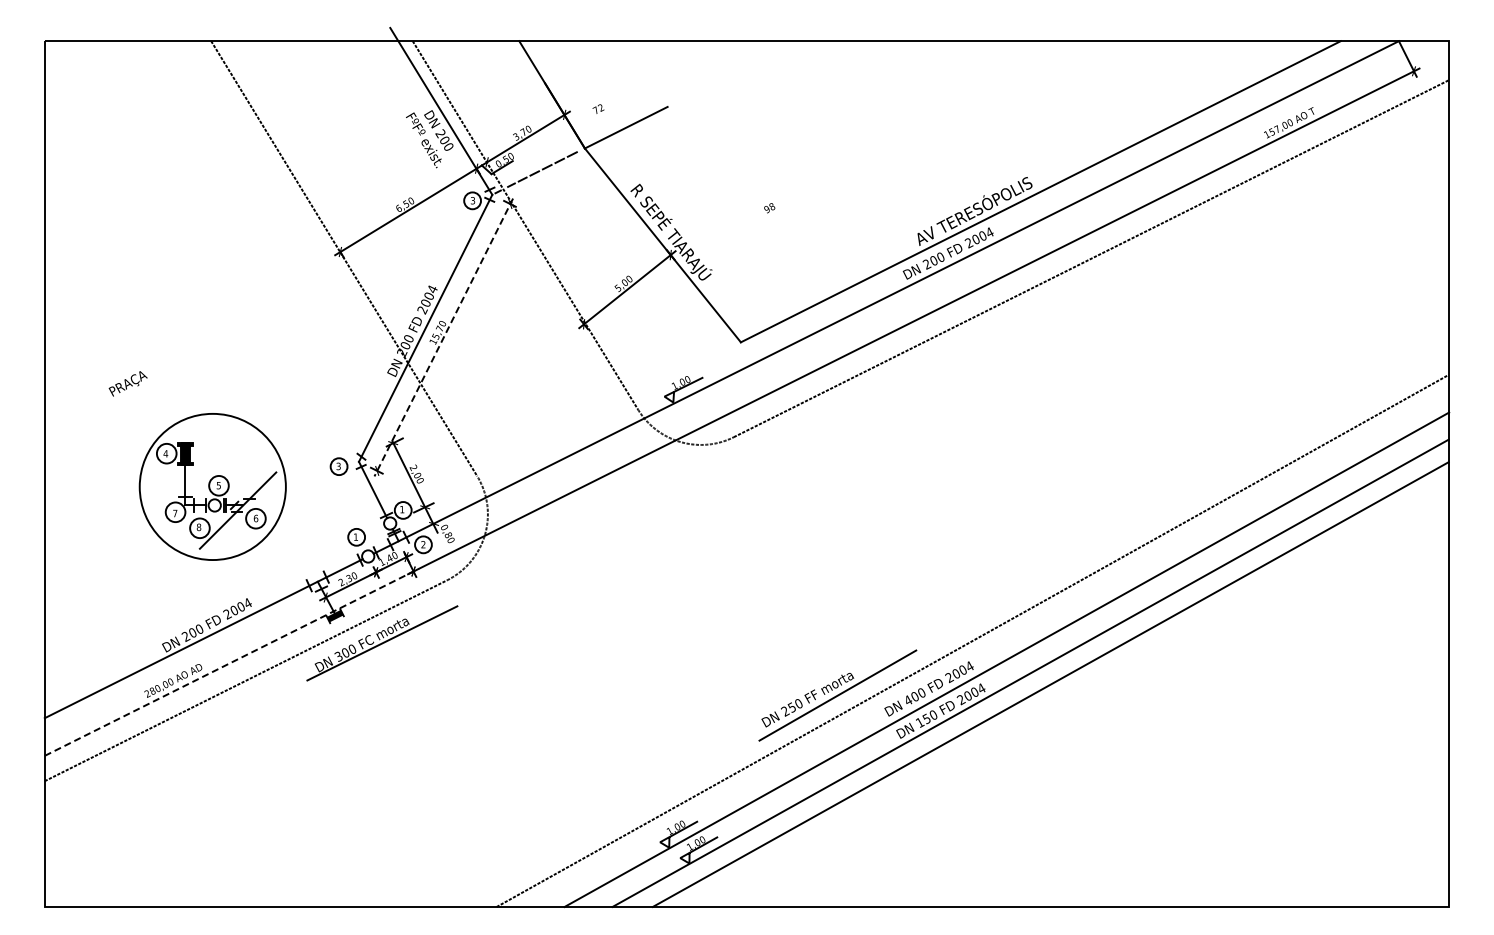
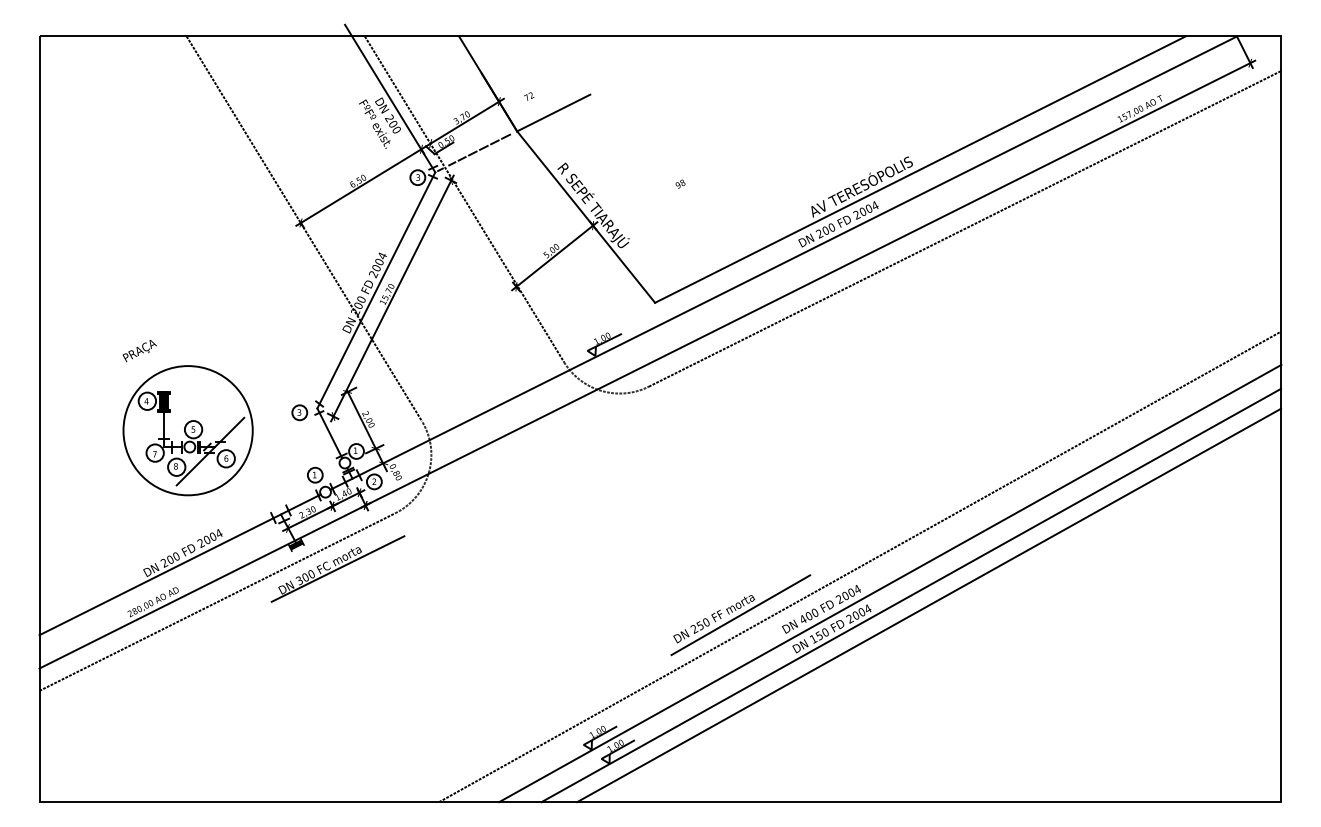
line: (443, 337) -> (392, 298), dashed -> solid
text: (127, 383) -> (139, 350), moved
line: (232, 662) -> (205, 585), dashed -> solid

